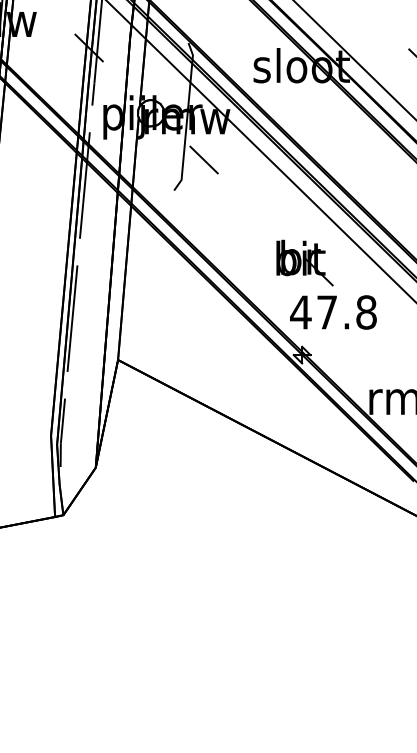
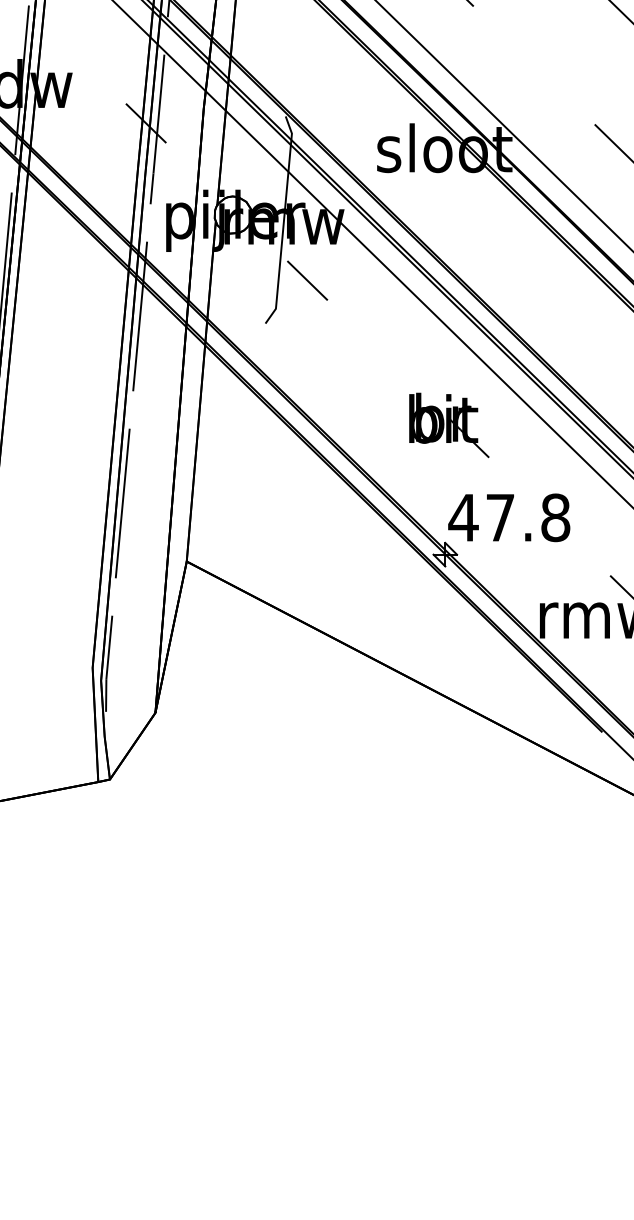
text: (333, 312) -> (509, 517), moved

